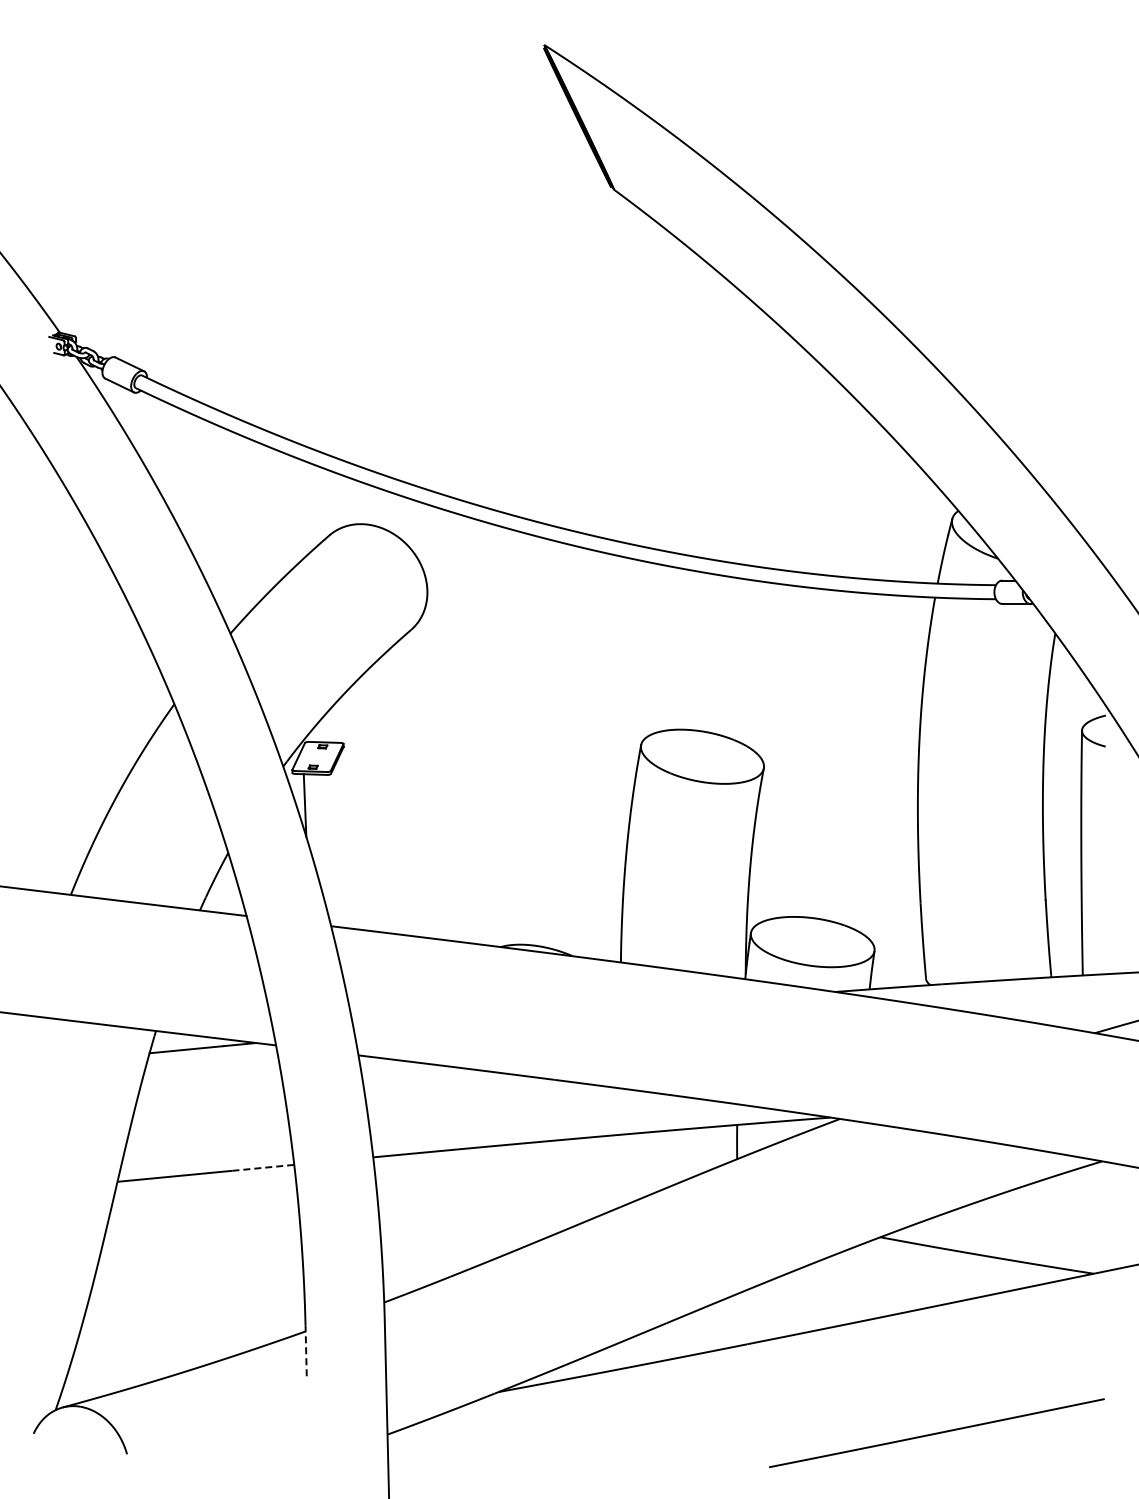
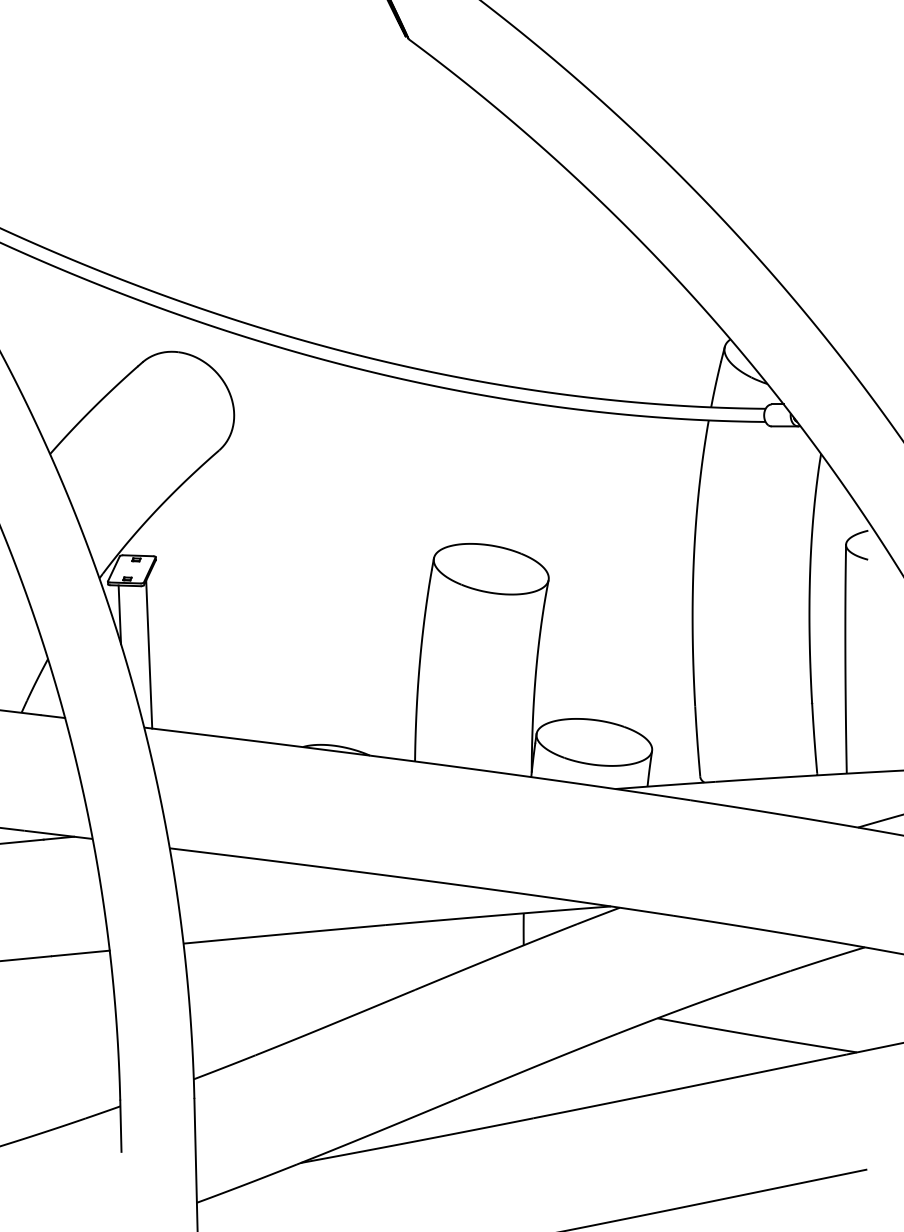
line: (336, 847) -> (149, 654), added
line: (263, 1167) -> (80, 953), dashed -> solid
line: (306, 1353) -> (121, 1126), dashed -> solid

